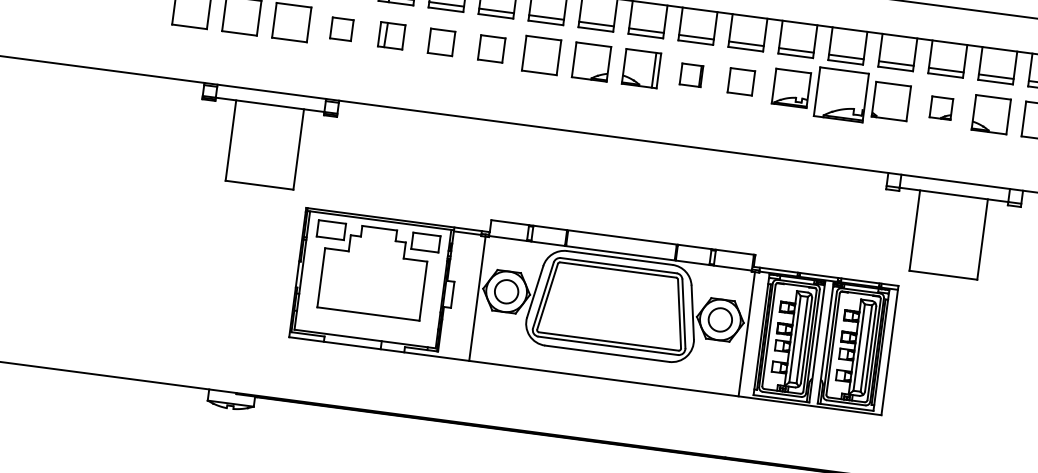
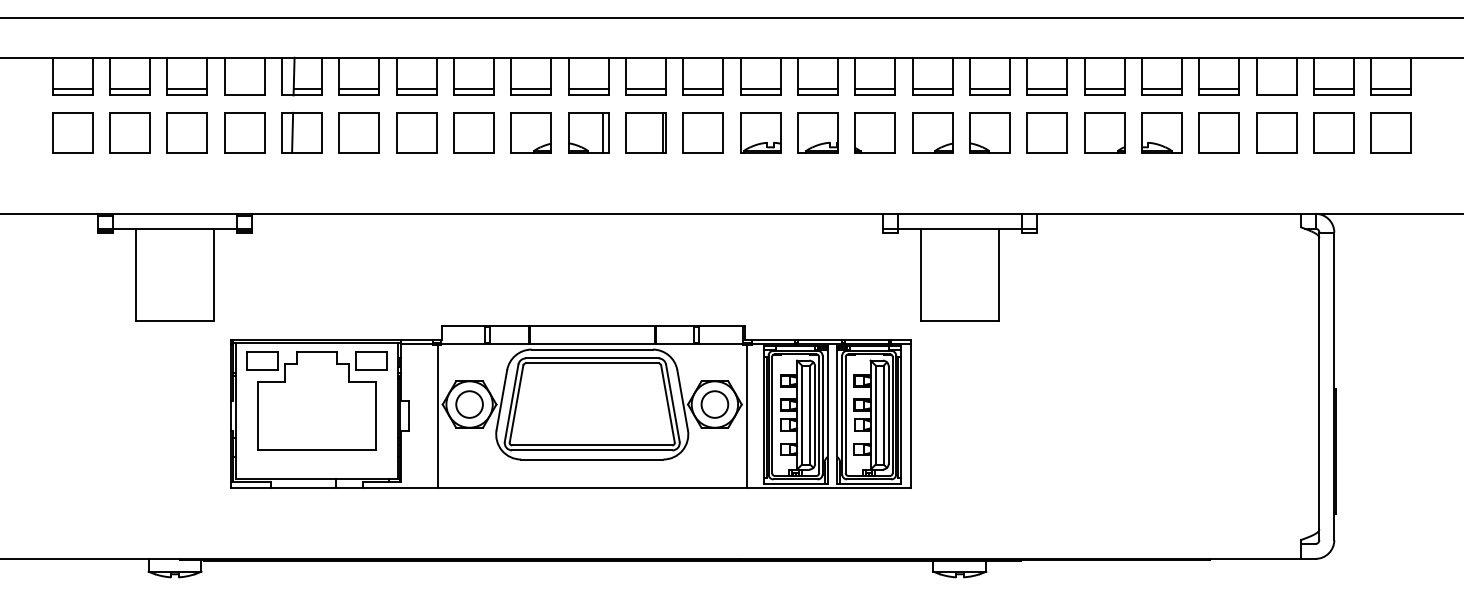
part: (341, 28) -> (244, 132), size x1.67
part: (391, 35) -> (301, 132), size x1.43
part: (441, 41) -> (358, 132), size x1.43
part: (491, 48) -> (416, 132), size x1.43
part: (691, 74) -> (645, 132), size x1.67
part: (740, 81) -> (702, 132), size x1.43
part: (840, 94) -> (817, 132), size x0.71
part: (941, 107) -> (932, 132), size x1.67

